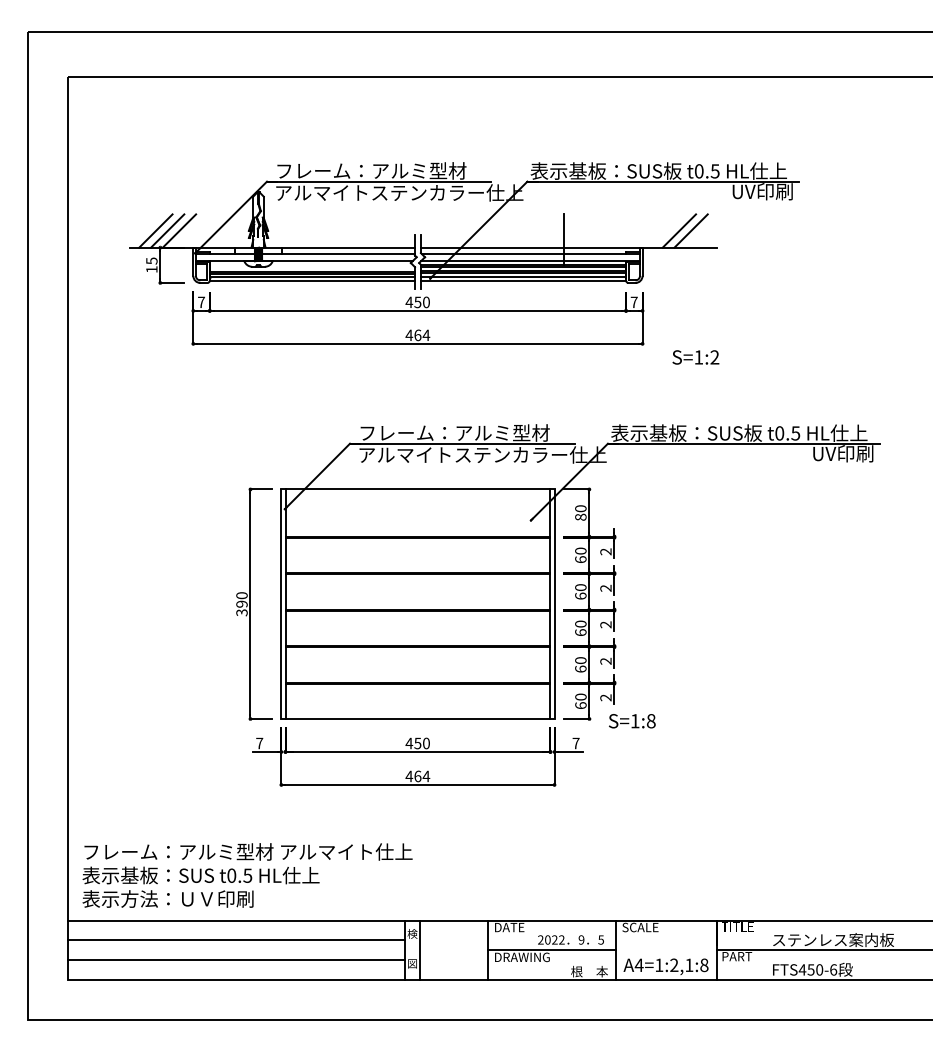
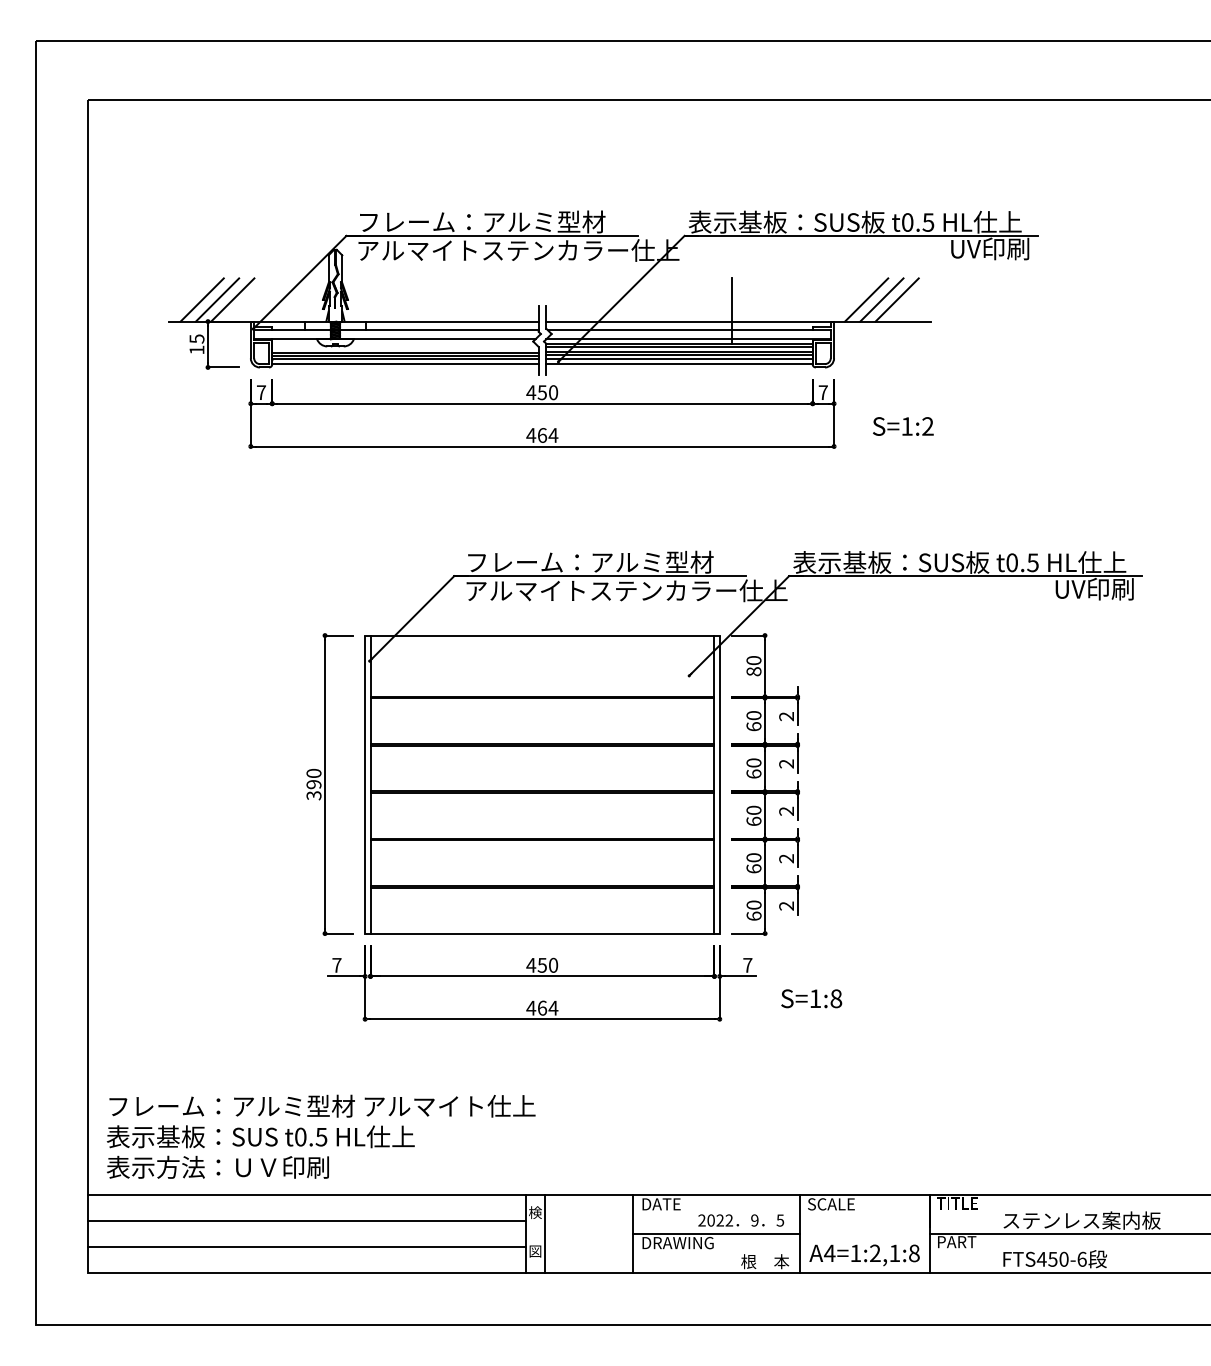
line: (667, 230) -> (866, 299), added
text: (695, 357) -> (902, 426), moved
text: (632, 721) -> (811, 999), moved

